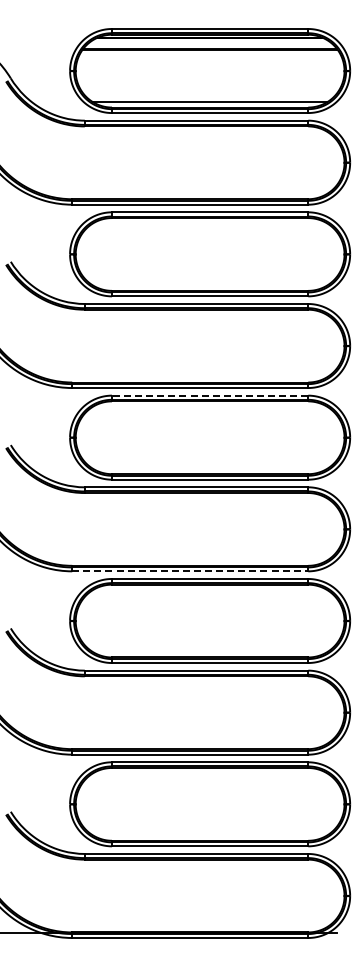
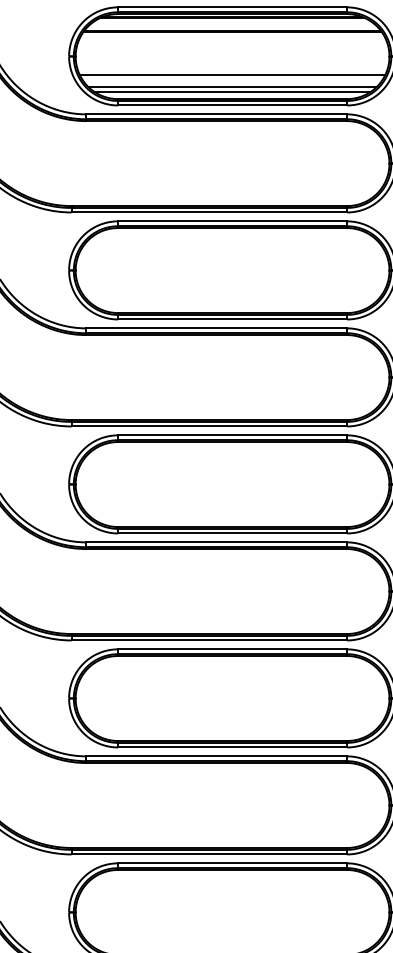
line: (209, 86) -> (231, 74), added
line: (210, 97) -> (233, 87), added
line: (209, 395) -> (231, 435), dashed -> solid
line: (190, 571) -> (209, 640), dashed -> solid

